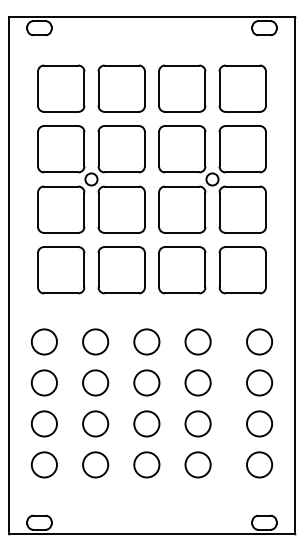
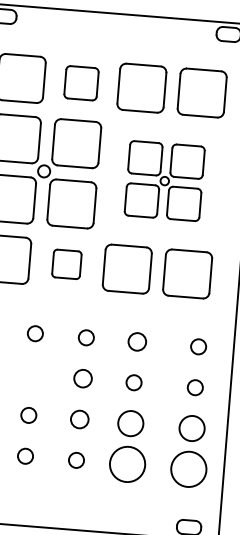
part: (121, 88) -> (81, 83), size x0.7
part: (212, 179) -> (164, 181), size x0.7
part: (121, 270) -> (66, 264), size x0.6
circle: (95, 341) -> (35, 333), size x0.6
circle: (146, 341) -> (85, 337), size x0.6
circle: (197, 341) -> (136, 341), size x0.7
circle: (259, 341) -> (198, 346), size x0.6
circle: (95, 382) -> (31, 374), removed
circle: (146, 382) -> (82, 378), size x0.7
circle: (197, 382) -> (133, 382), size x0.6
circle: (259, 382) -> (195, 387), size x0.6
circle: (95, 423) -> (28, 414), size x0.6
circle: (146, 423) -> (79, 419), size x0.7
circle: (95, 464) -> (25, 455), size x0.6
circle: (146, 464) -> (76, 459), size x0.6
circle: (197, 464) -> (126, 464), size x1.4
circle: (259, 464) -> (188, 468), size x1.4

